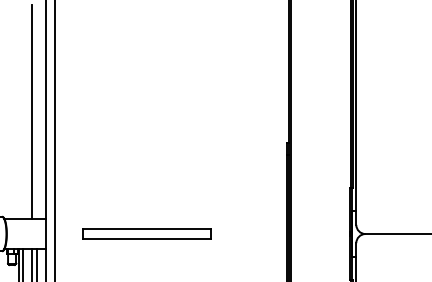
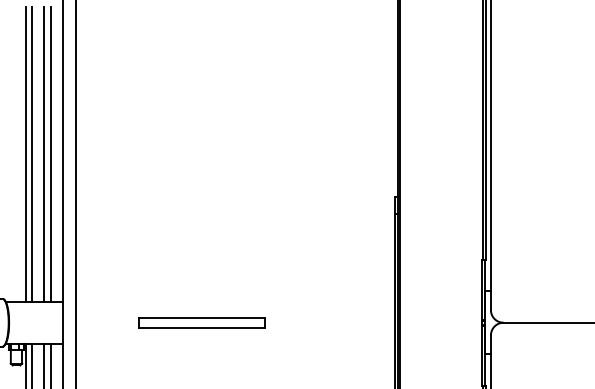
line: (18, 111) -> (25, 154), added
line: (23, 111) -> (31, 154), added
line: (36, 111) -> (50, 154), added
part: (146, 233) -> (201, 322), size x0.71

